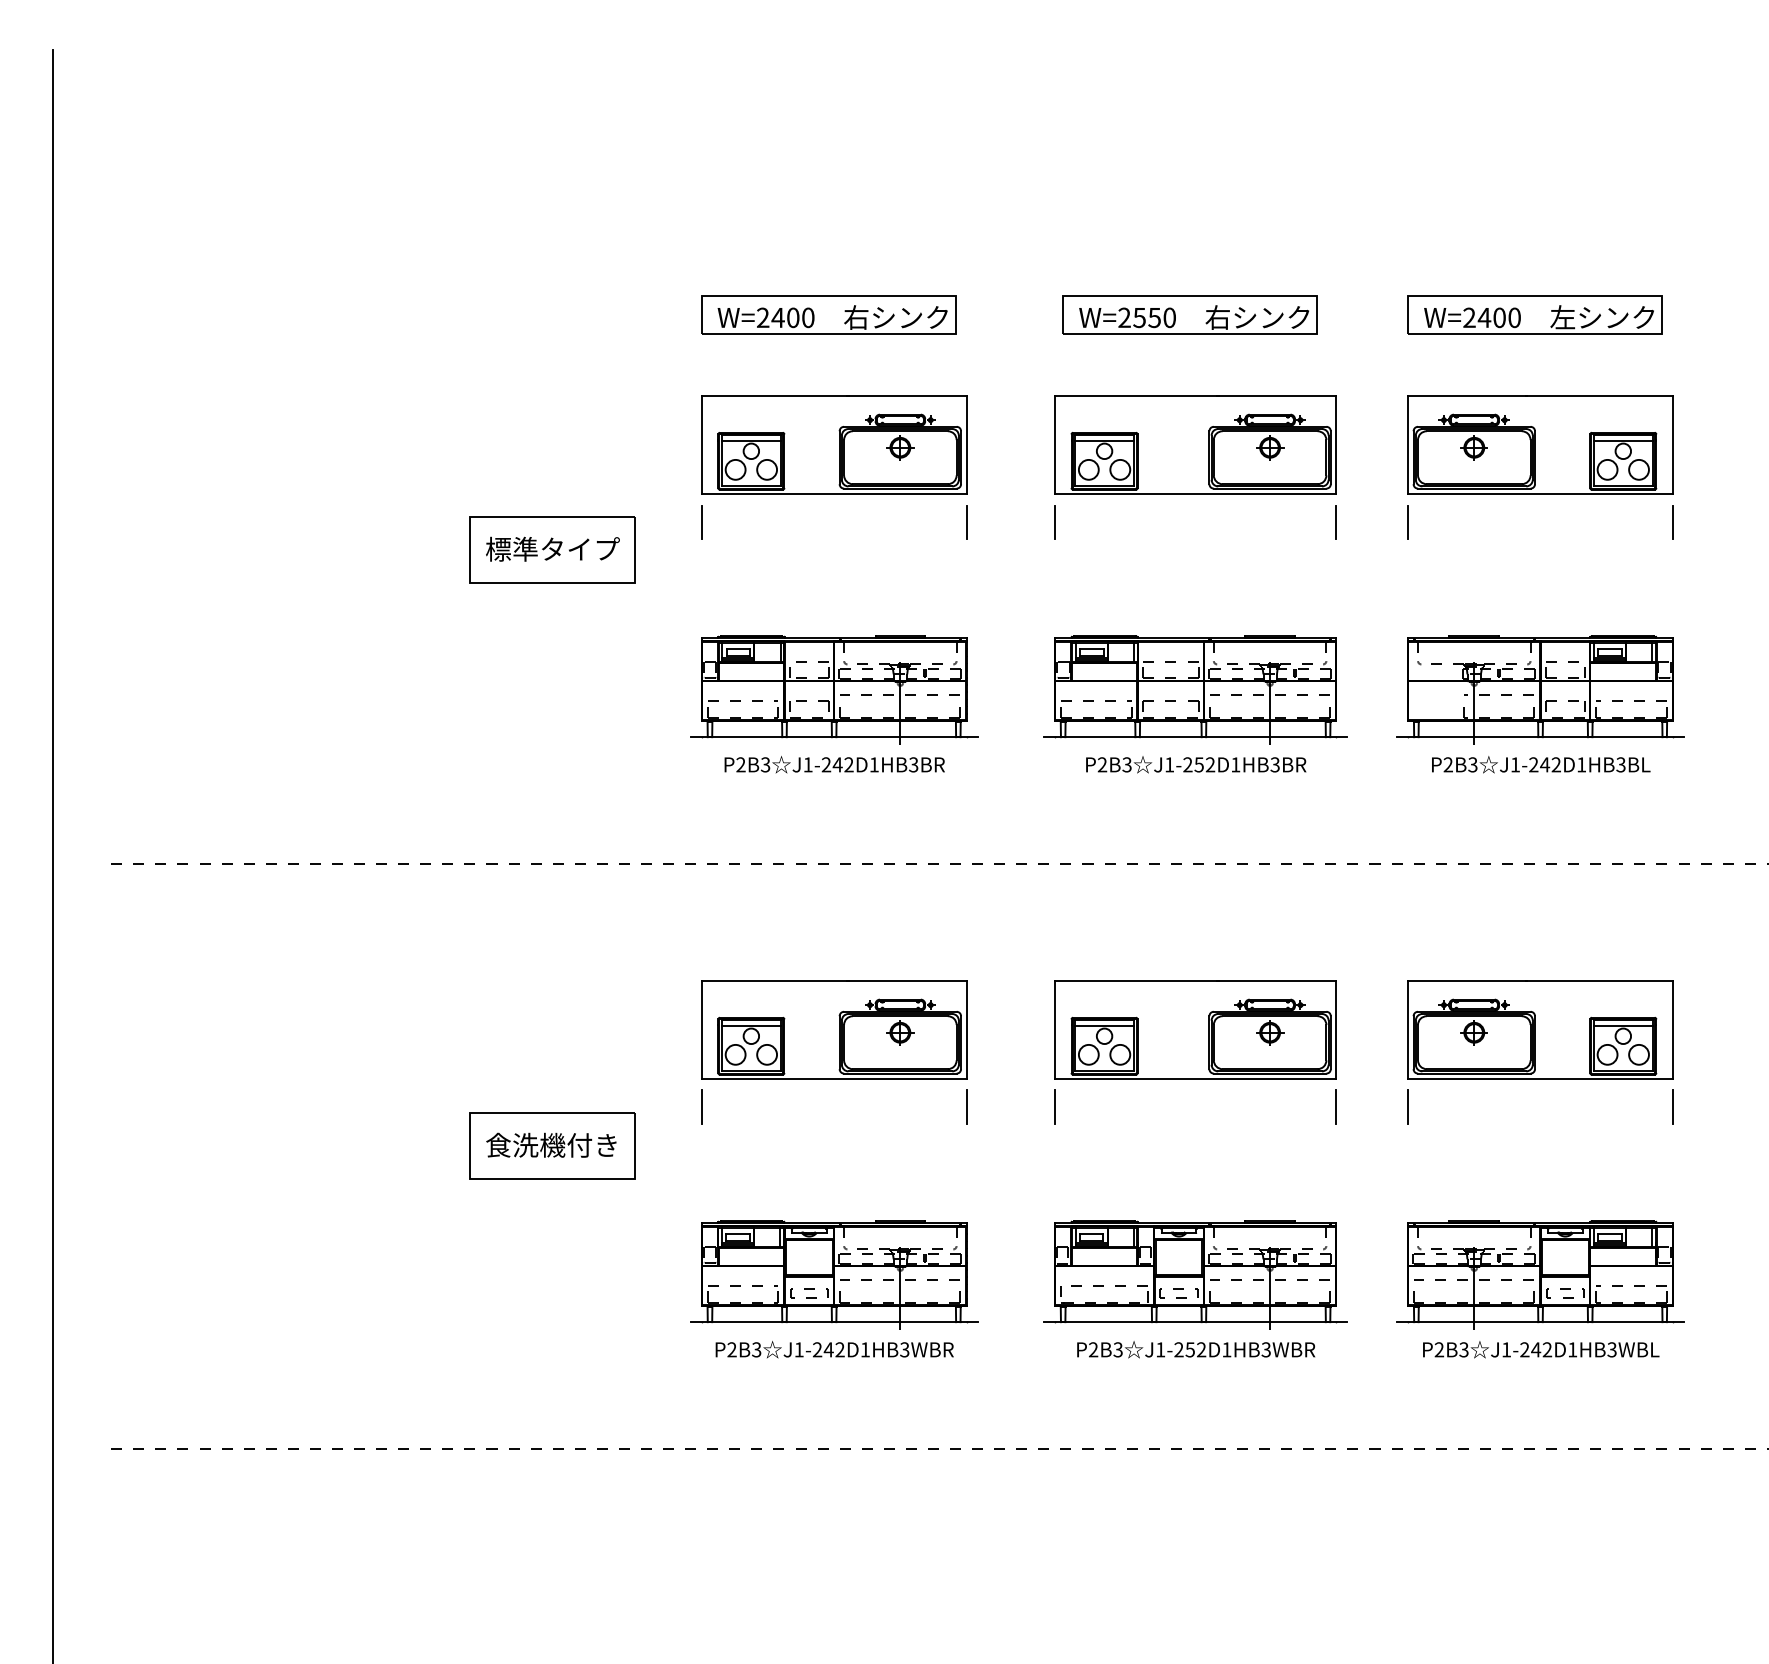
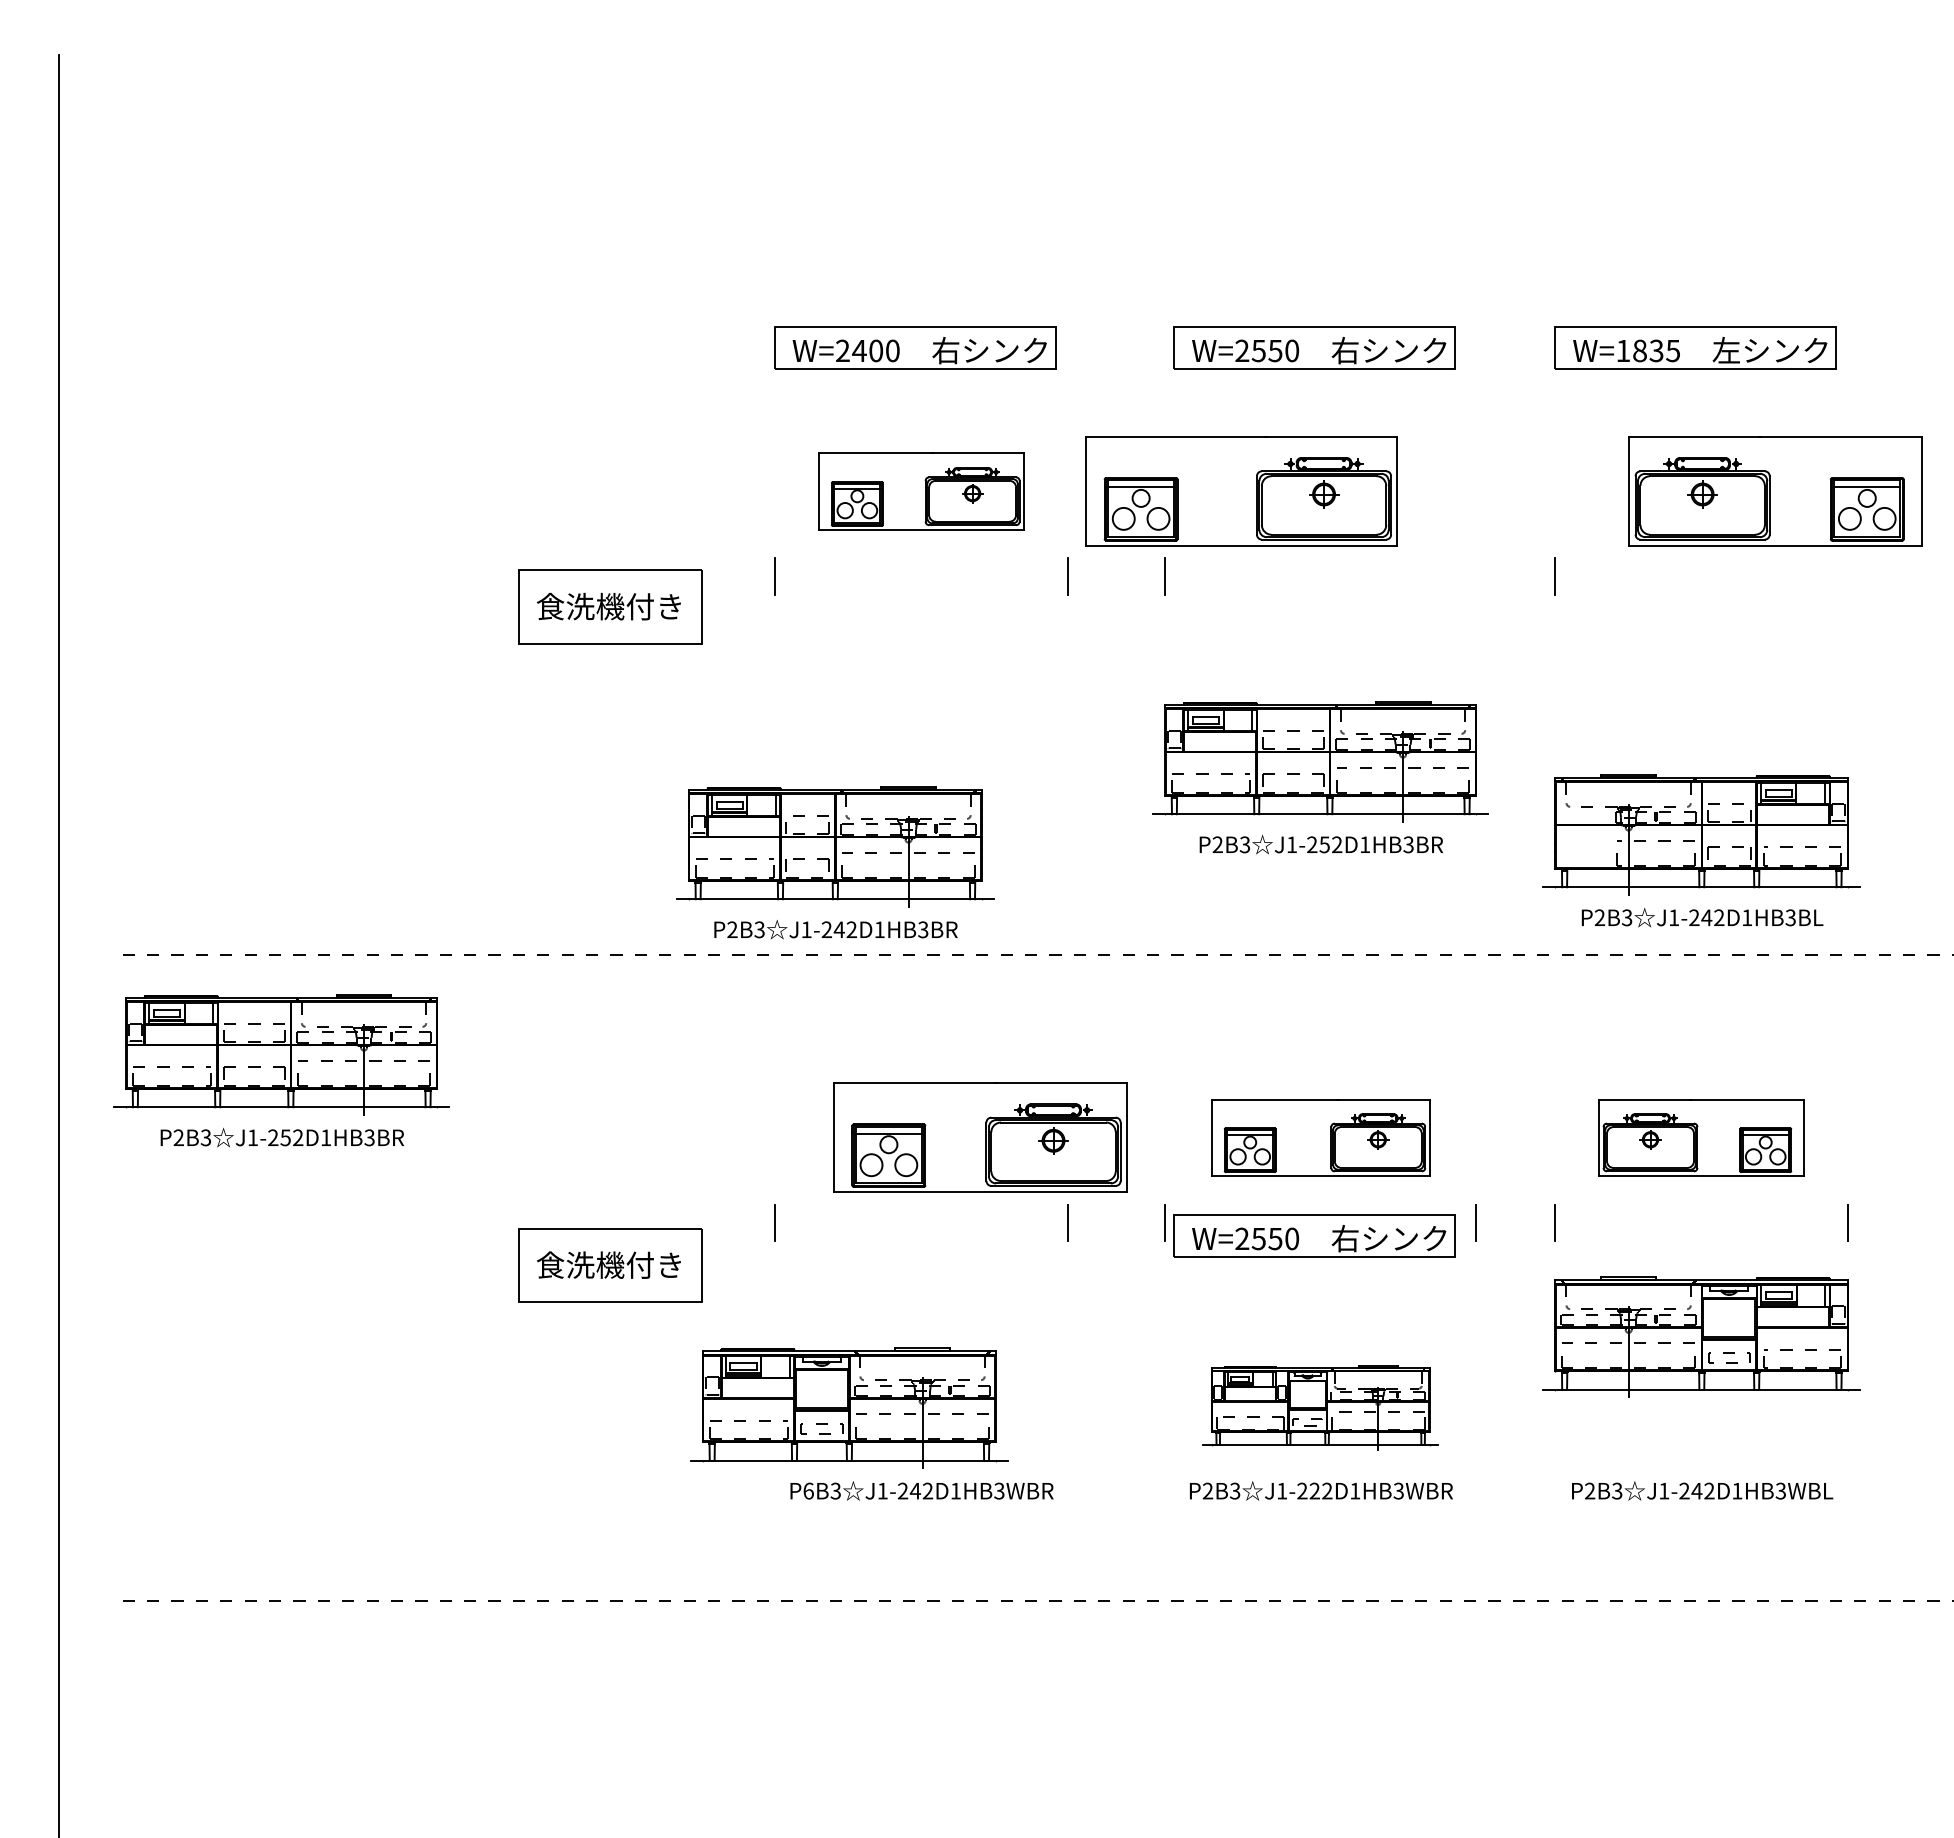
text: (1492, 317) -> (1648, 350), W=2400 -> W=1835
part: (834, 445) -> (921, 491), size x0.7
part: (1195, 445) -> (1241, 491), moved
part: (1540, 445) -> (1775, 491), moved
line: (1336, 522) -> (1476, 576), removed
line: (1673, 522) -> (1848, 576), removed
text: (552, 549) -> (610, 606), 標準タイプ -> 食洗機付き
part: (834, 703) -> (835, 862), moved
part: (1540, 703) -> (1701, 850), moved
part: (255, 969) -> (281, 1070), added
part: (834, 1029) -> (980, 1137), moved
part: (1195, 1029) -> (1320, 1137), size x0.7
part: (1540, 1029) -> (1701, 1137), size x0.7
part: (1189, 1118) -> (1314, 1235), added
part: (834, 1274) -> (849, 1407), moved
part: (1195, 1274) -> (1320, 1407), size x0.7
part: (1540, 1274) -> (1701, 1336), moved
text: (731, 1349) -> (808, 1490), P2B3 -> P6B3
text: (1189, 1349) -> (1314, 1490), J1-252D1HB3WBR -> J1-222D1HB3WBR

